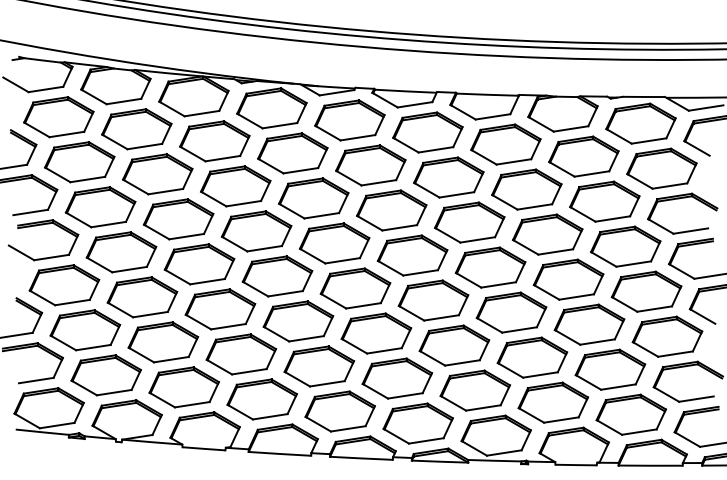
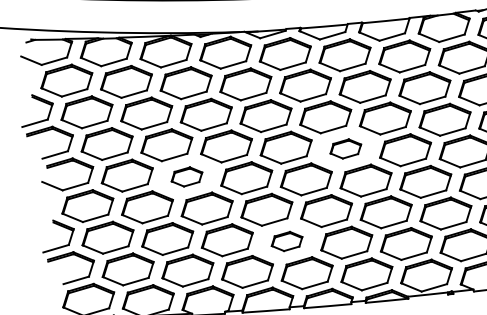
part: (412, 255) -> (345, 148), size x0.6
part: (199, 264) -> (187, 177), size x0.6
part: (319, 366) -> (287, 241), size x0.6

